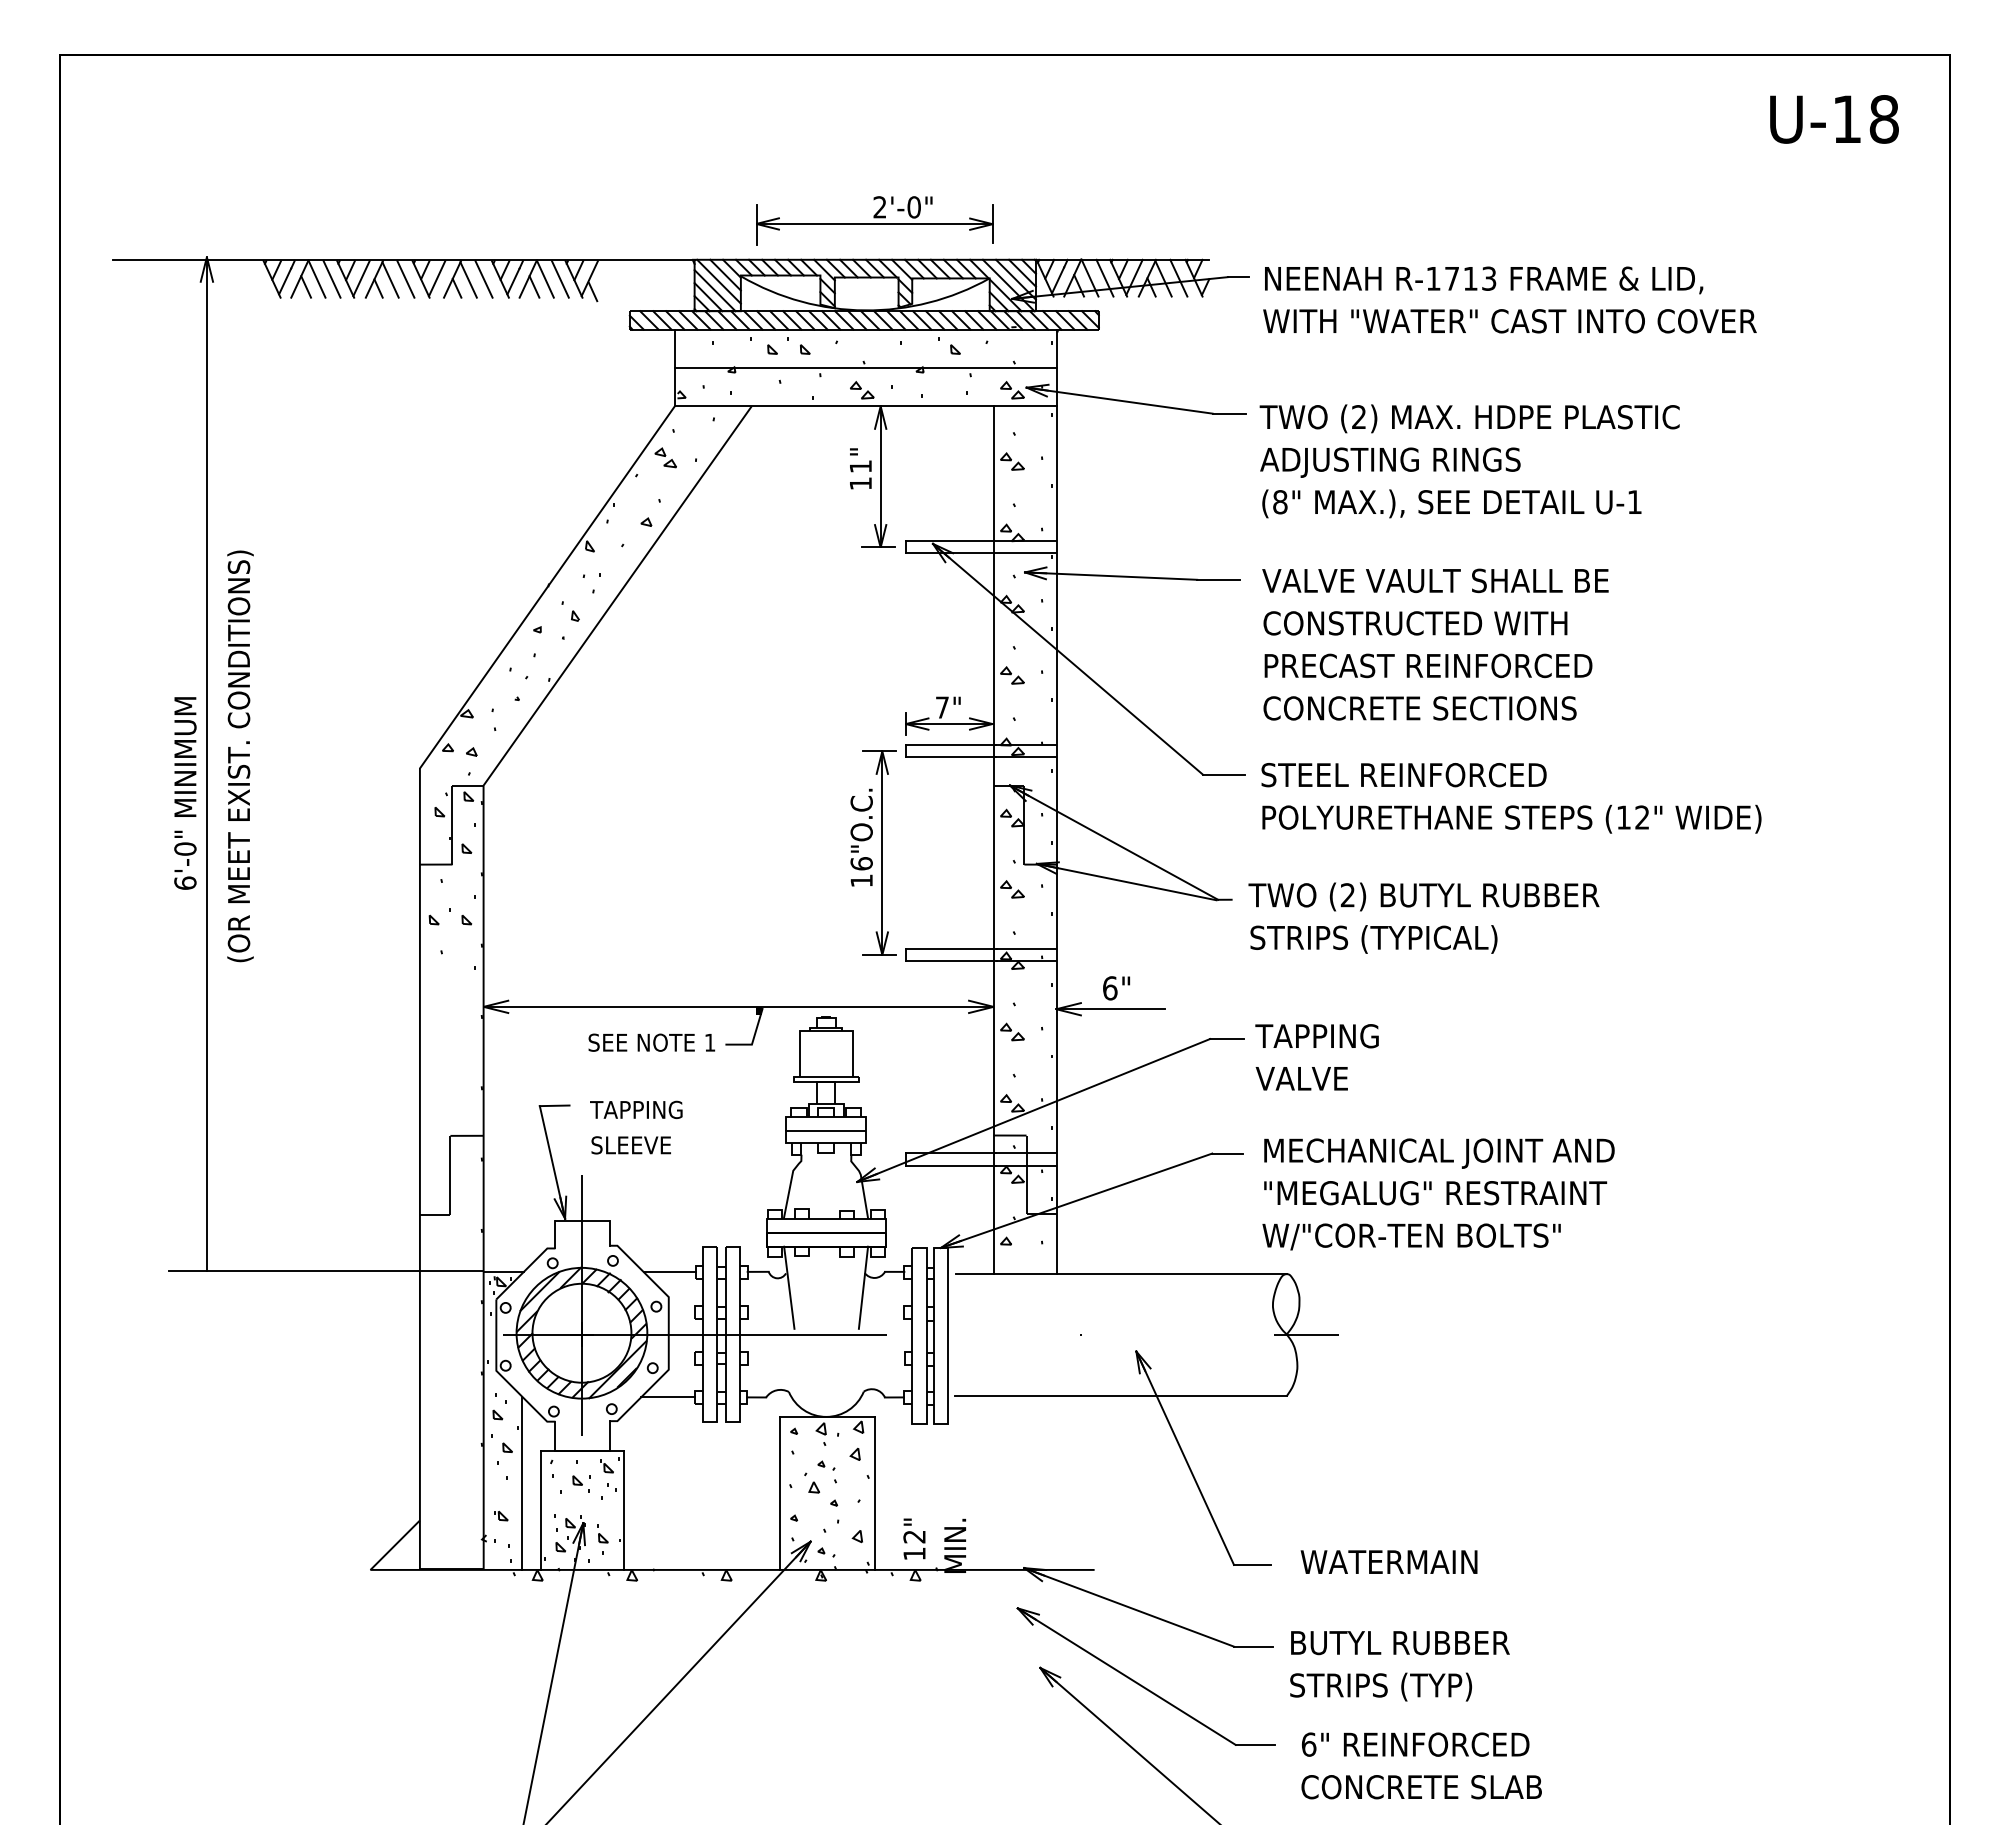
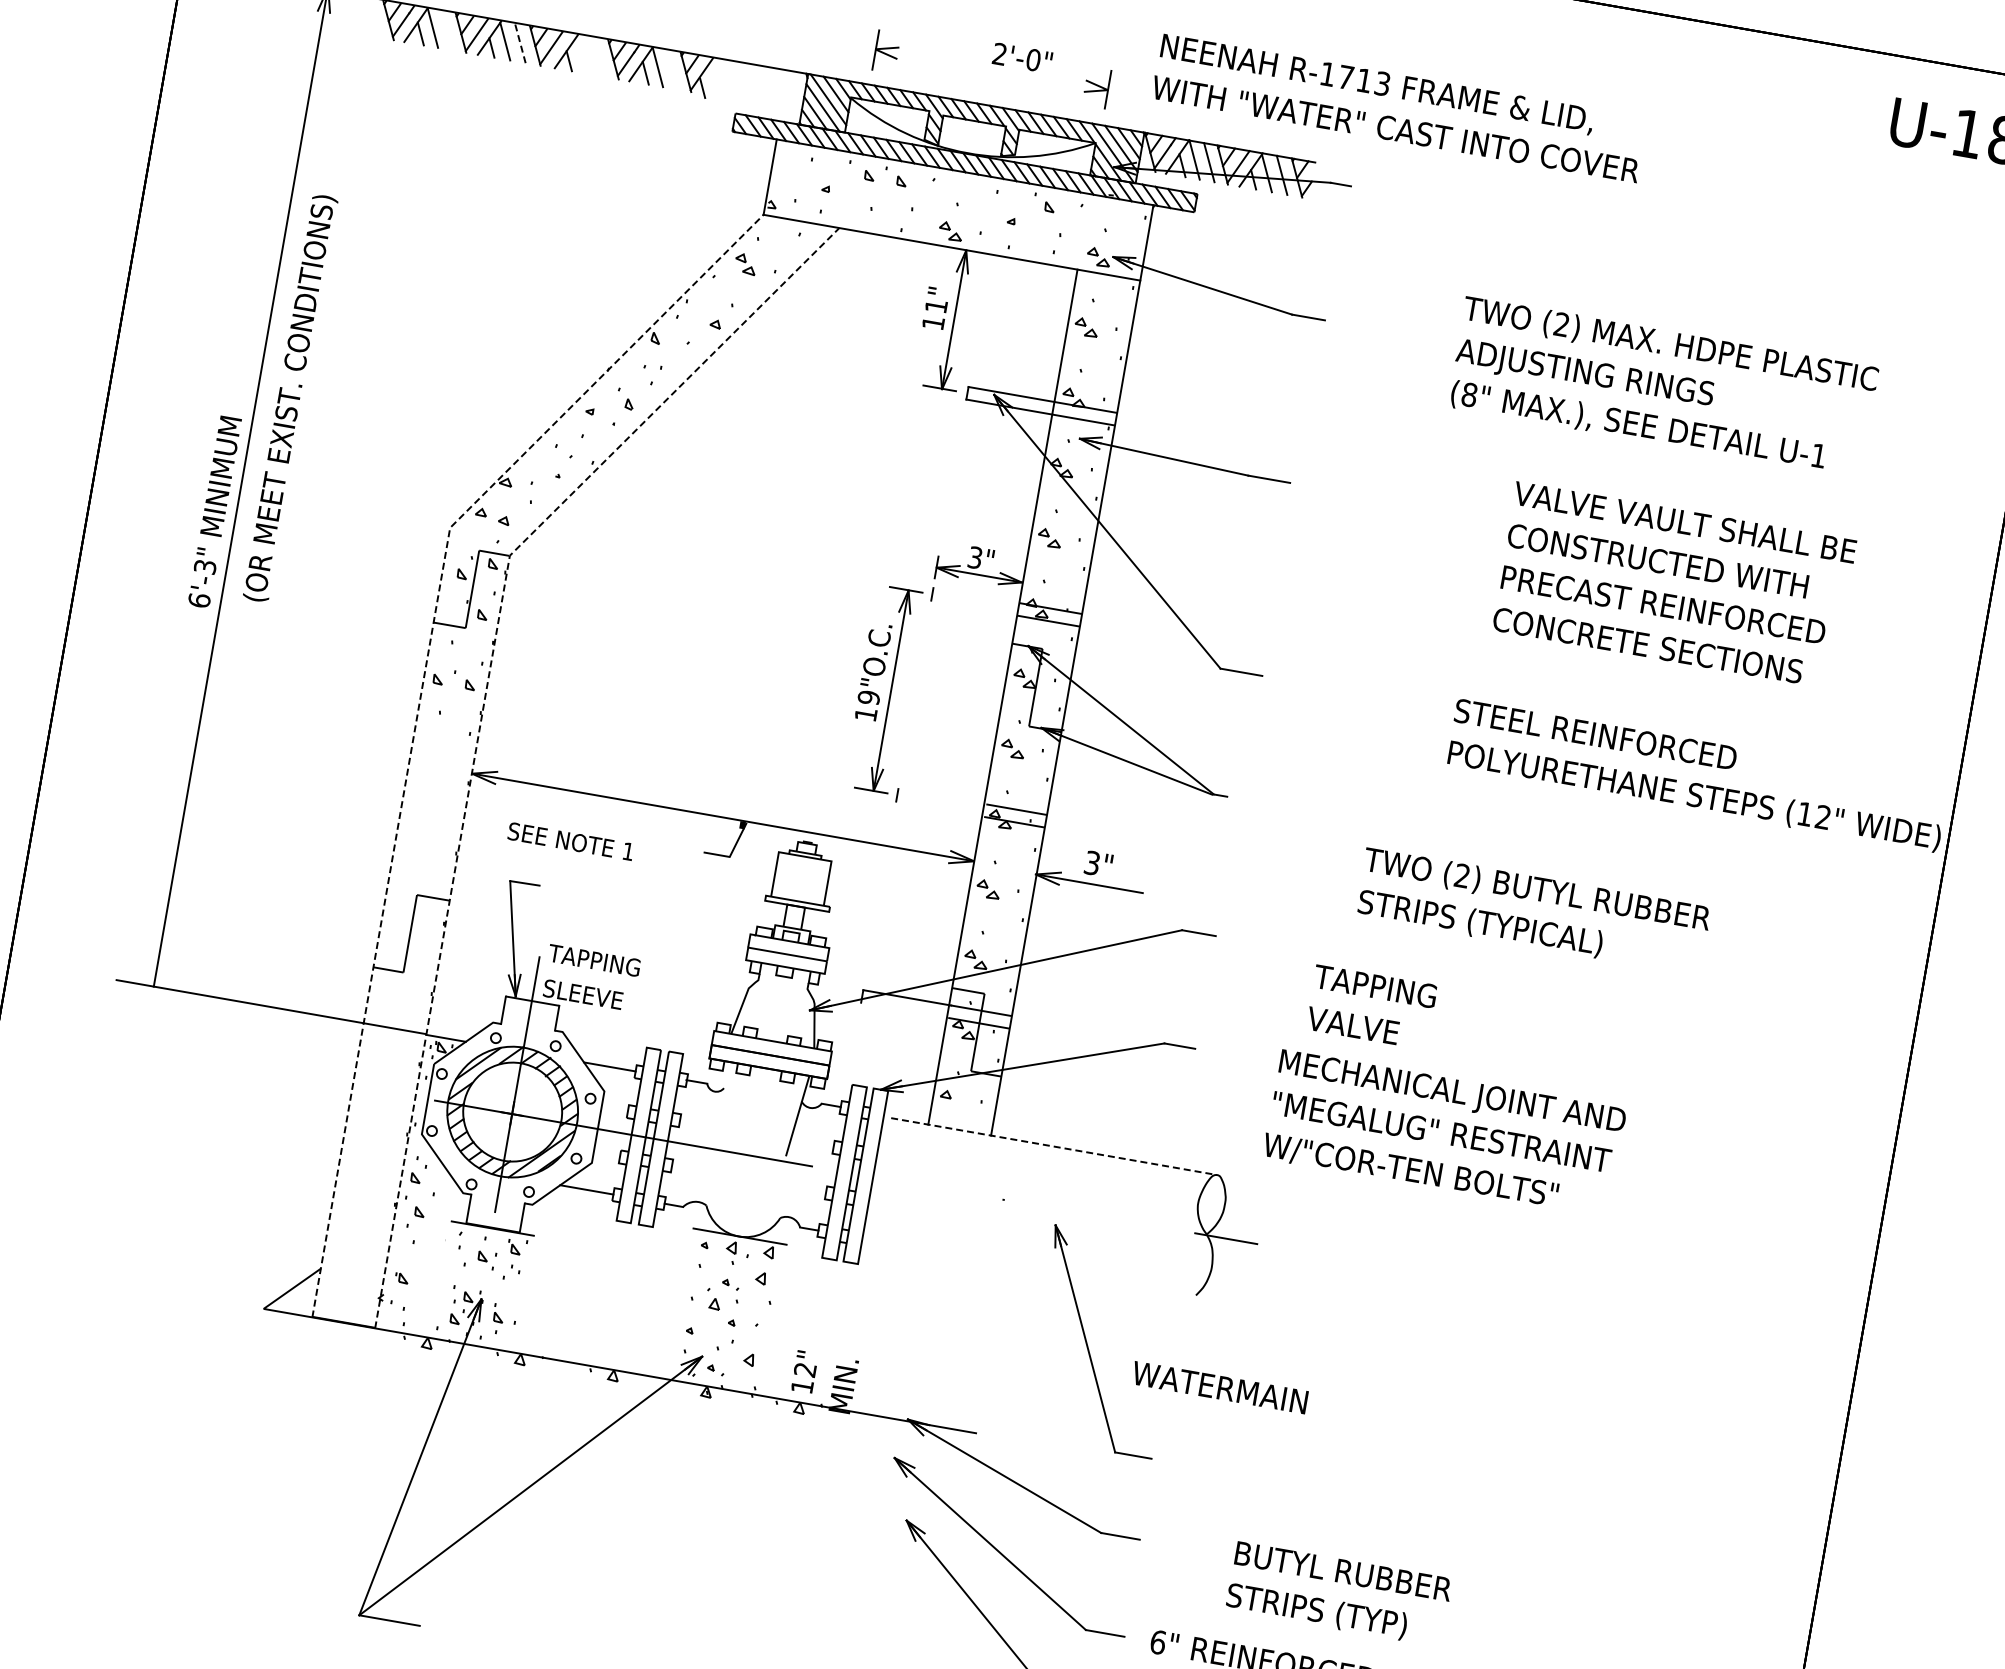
line: (874, 224) -> (991, 70), removed
line: (331, 278) -> (447, 29), removed
line: (405, 278) -> (520, 42), solid -> dashed
line: (483, 278) -> (597, 56), removed
line: (559, 278) -> (671, 69), removed
line: (468, 279) -> (582, 54), removed
text: (1509, 299) -> (1399, 107), moved
line: (865, 367) -> (958, 209), removed
text: (1469, 461) -> (1662, 387), moved
text: (1435, 644) -> (1674, 585), moved
text: (942, 707) -> (975, 557), 7" -> 3"
line: (950, 744) -> (976, 595), removed
text: (240, 756) -> (290, 398), moved
line: (950, 757) -> (974, 608), removed
text: (1511, 798) -> (1697, 776), moved
text: (185, 848) -> (205, 566), 6'-0" -> 6'-3"
text: (861, 863) -> (868, 697), 16"O.C. -> 19"O.C.
text: (1423, 917) -> (1533, 910), moved
line: (483, 944) -> (482, 712), solid -> dashed
line: (419, 947) -> (418, 704), solid -> dashed
line: (951, 948) -> (942, 796), removed
line: (951, 961) -> (940, 809), removed
text: (1110, 988) -> (1092, 863), 6" -> 3"
text: (651, 1042) -> (570, 841), moved
text: (1316, 1057) -> (1371, 1007), moved
text: (636, 1127) -> (591, 977), moved
line: (950, 1165) -> (904, 1010), removed
text: (1438, 1194) -> (1444, 1133), moved
line: (1121, 1274) -> (1054, 1146), solid -> dashed
line: (789, 1287) -> (724, 1102), removed
line: (1120, 1396) -> (1032, 1266), removed
line: (522, 1482) -> (428, 1248), removed
line: (780, 1492) -> (680, 1303), removed
line: (874, 1492) -> (773, 1319), removed
line: (540, 1510) -> (441, 1279), removed
line: (624, 1510) -> (524, 1294), removed
text: (1388, 1561) -> (1219, 1386), moved
text: (1399, 1666) -> (1338, 1594), moved

